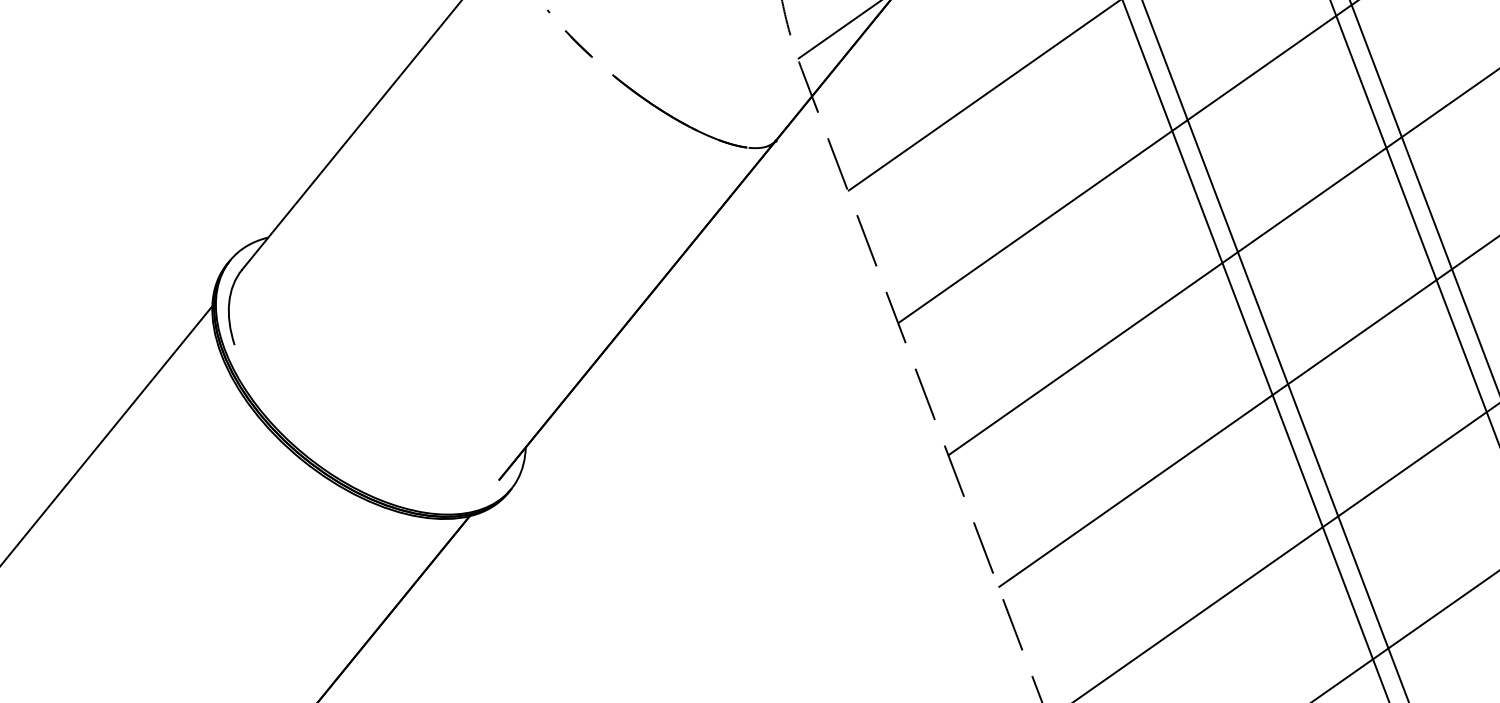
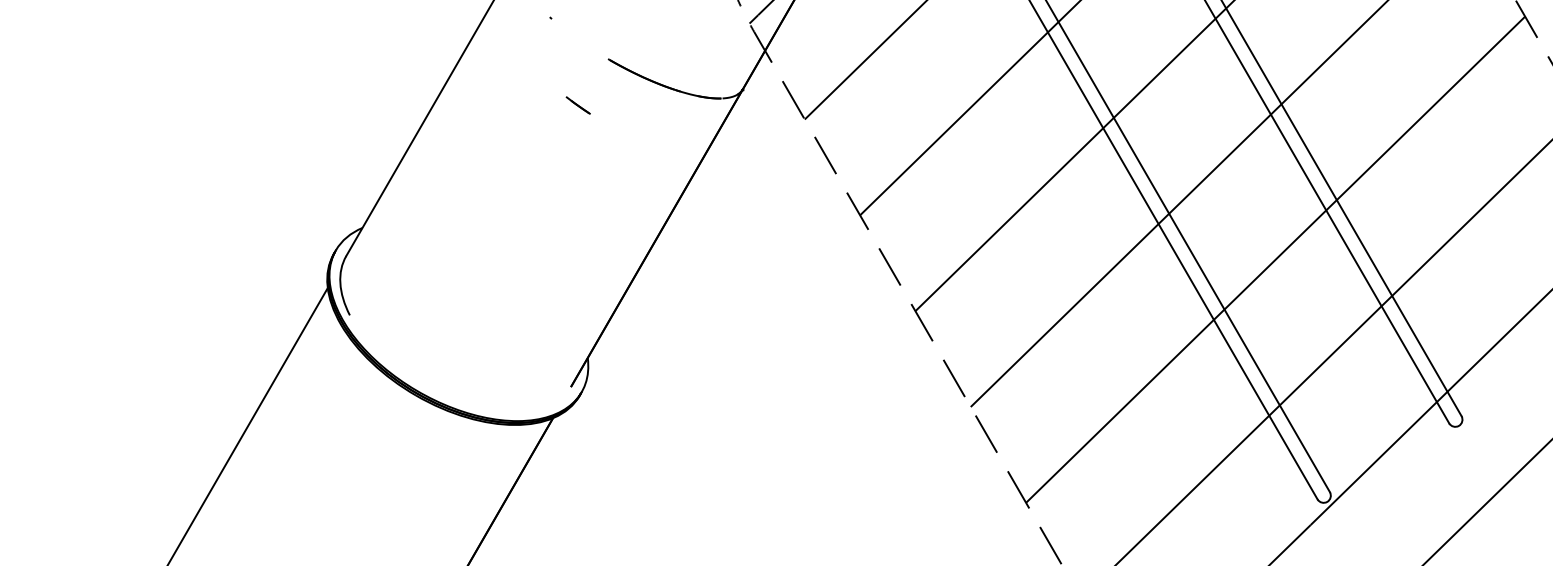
line: (577, 43) -> (577, 105), moved

